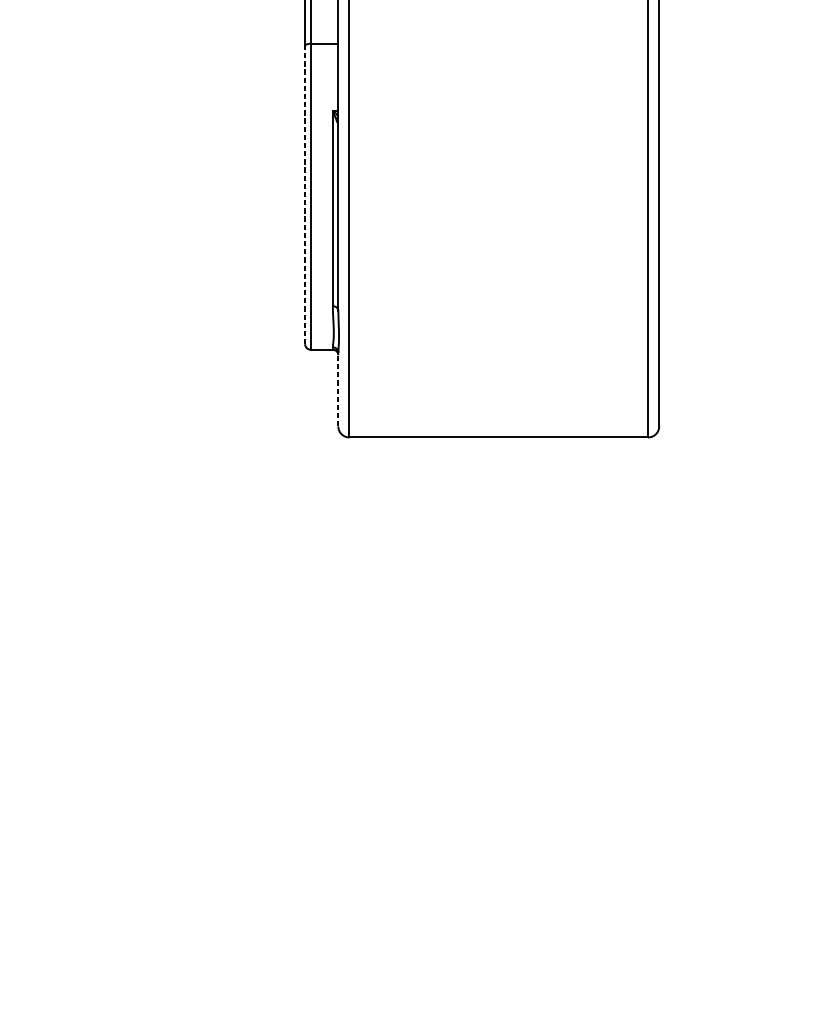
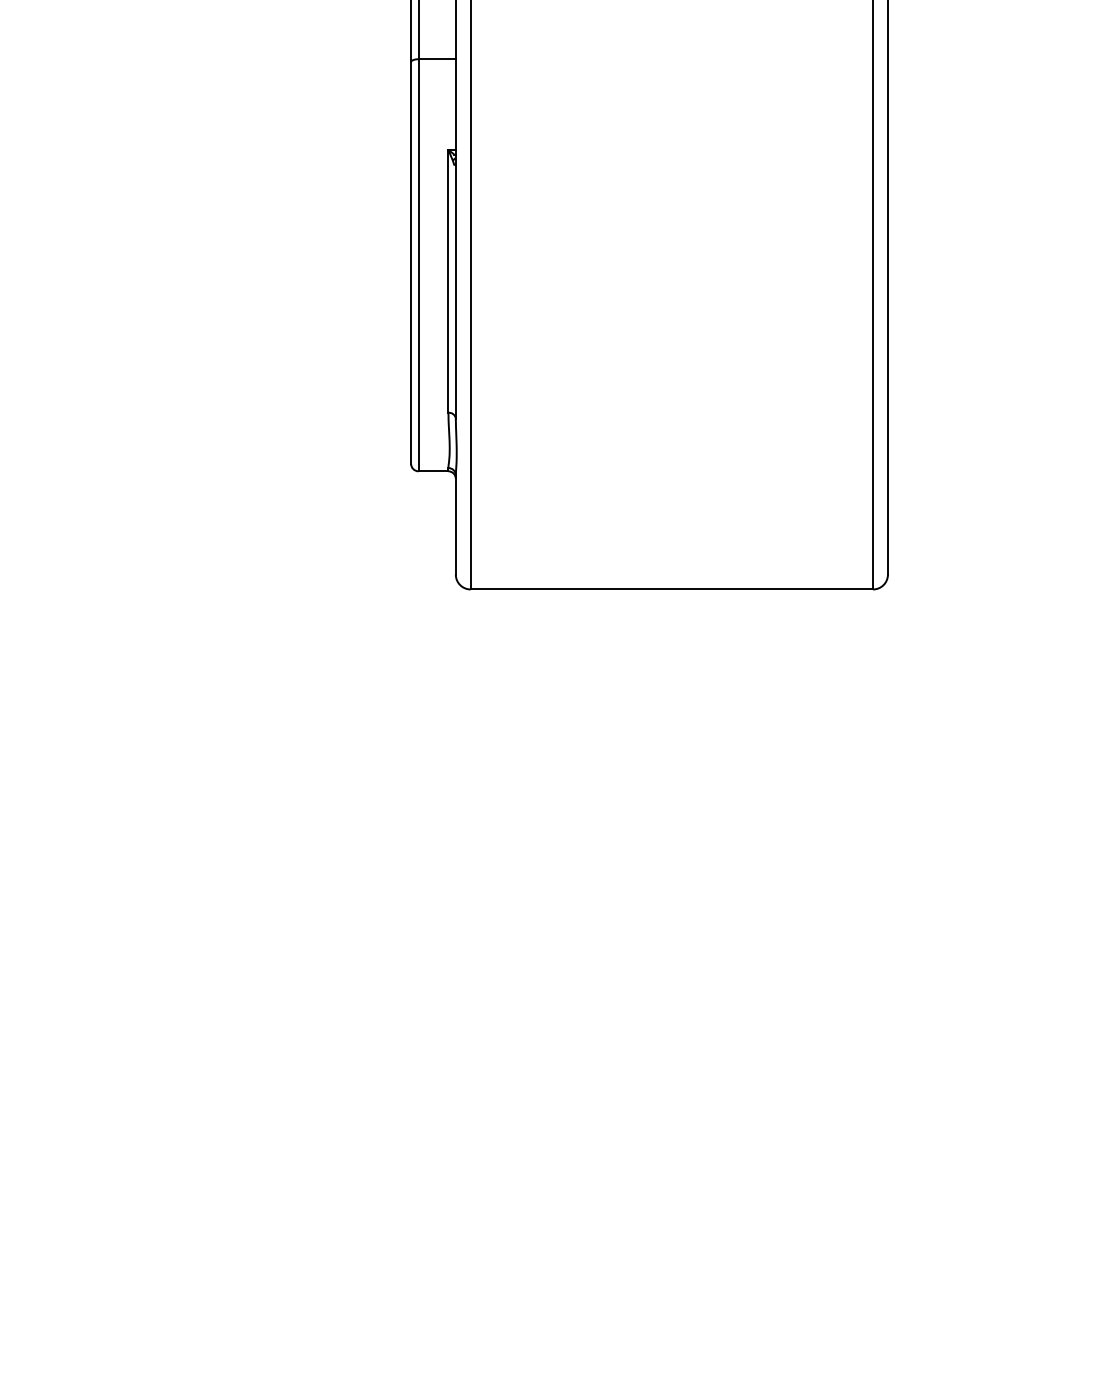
line: (305, 194) -> (411, 262), dashed -> solid
line: (338, 389) -> (455, 525), dashed -> solid

